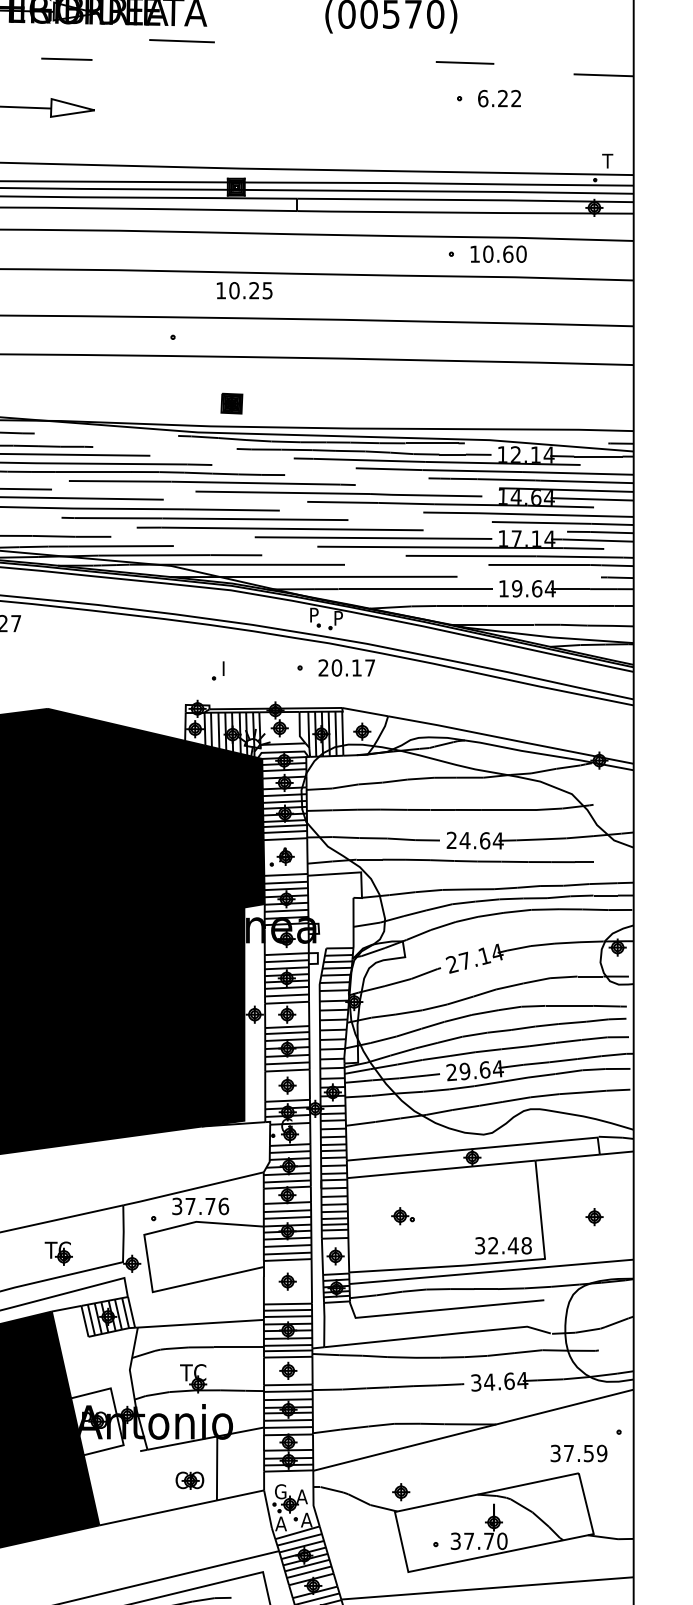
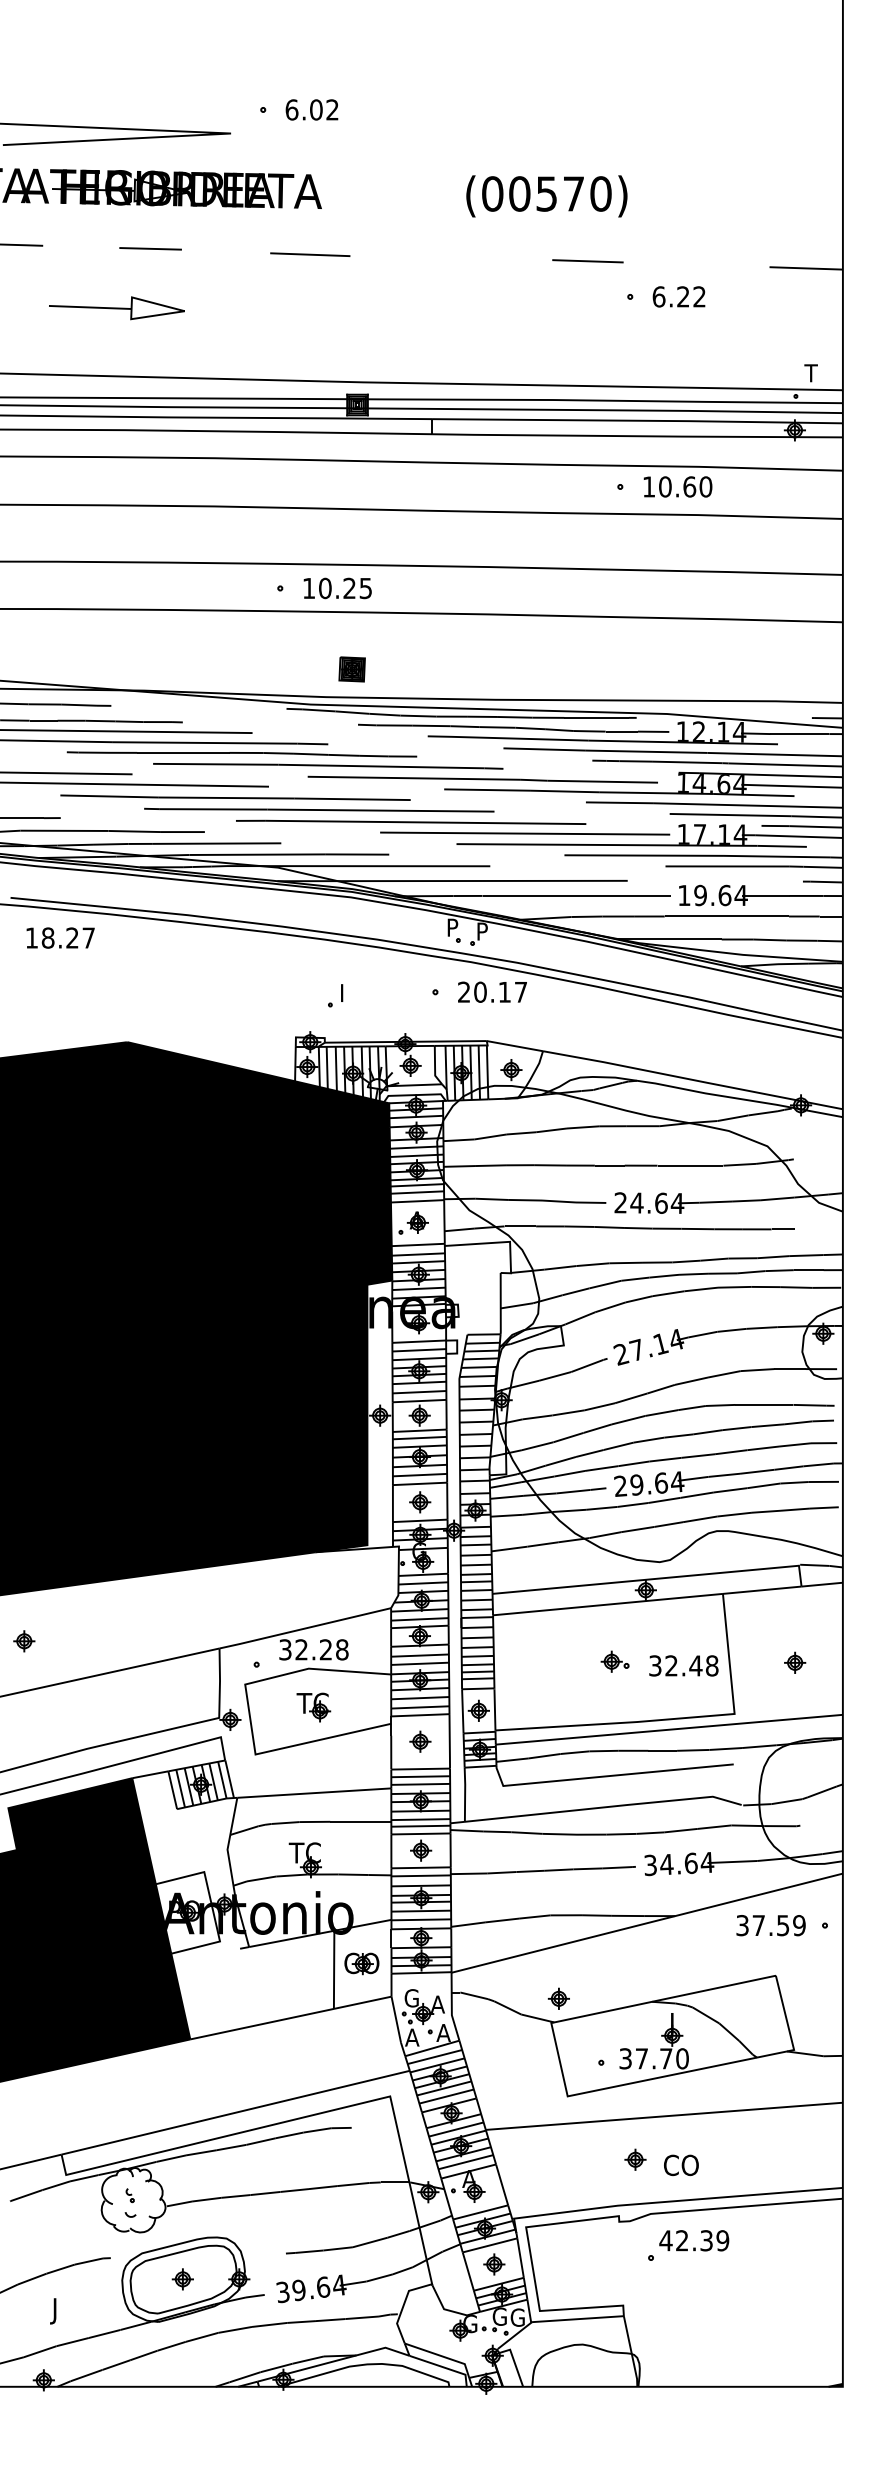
line: (182, 40) -> (310, 254), moved
line: (464, 63) -> (587, 261), moved
text: (244, 290) -> (337, 588), moved
text: (206, 1206) -> (321, 1649), 37.76 -> 32.28
part: (402, 1215) -> (614, 1661), moved
text: (503, 1245) -> (683, 1665), moved
part: (58, 1253) -> (313, 1707), moved
text: (578, 1453) -> (770, 1925), moved
part: (189, 1480) -> (361, 1963), moved

